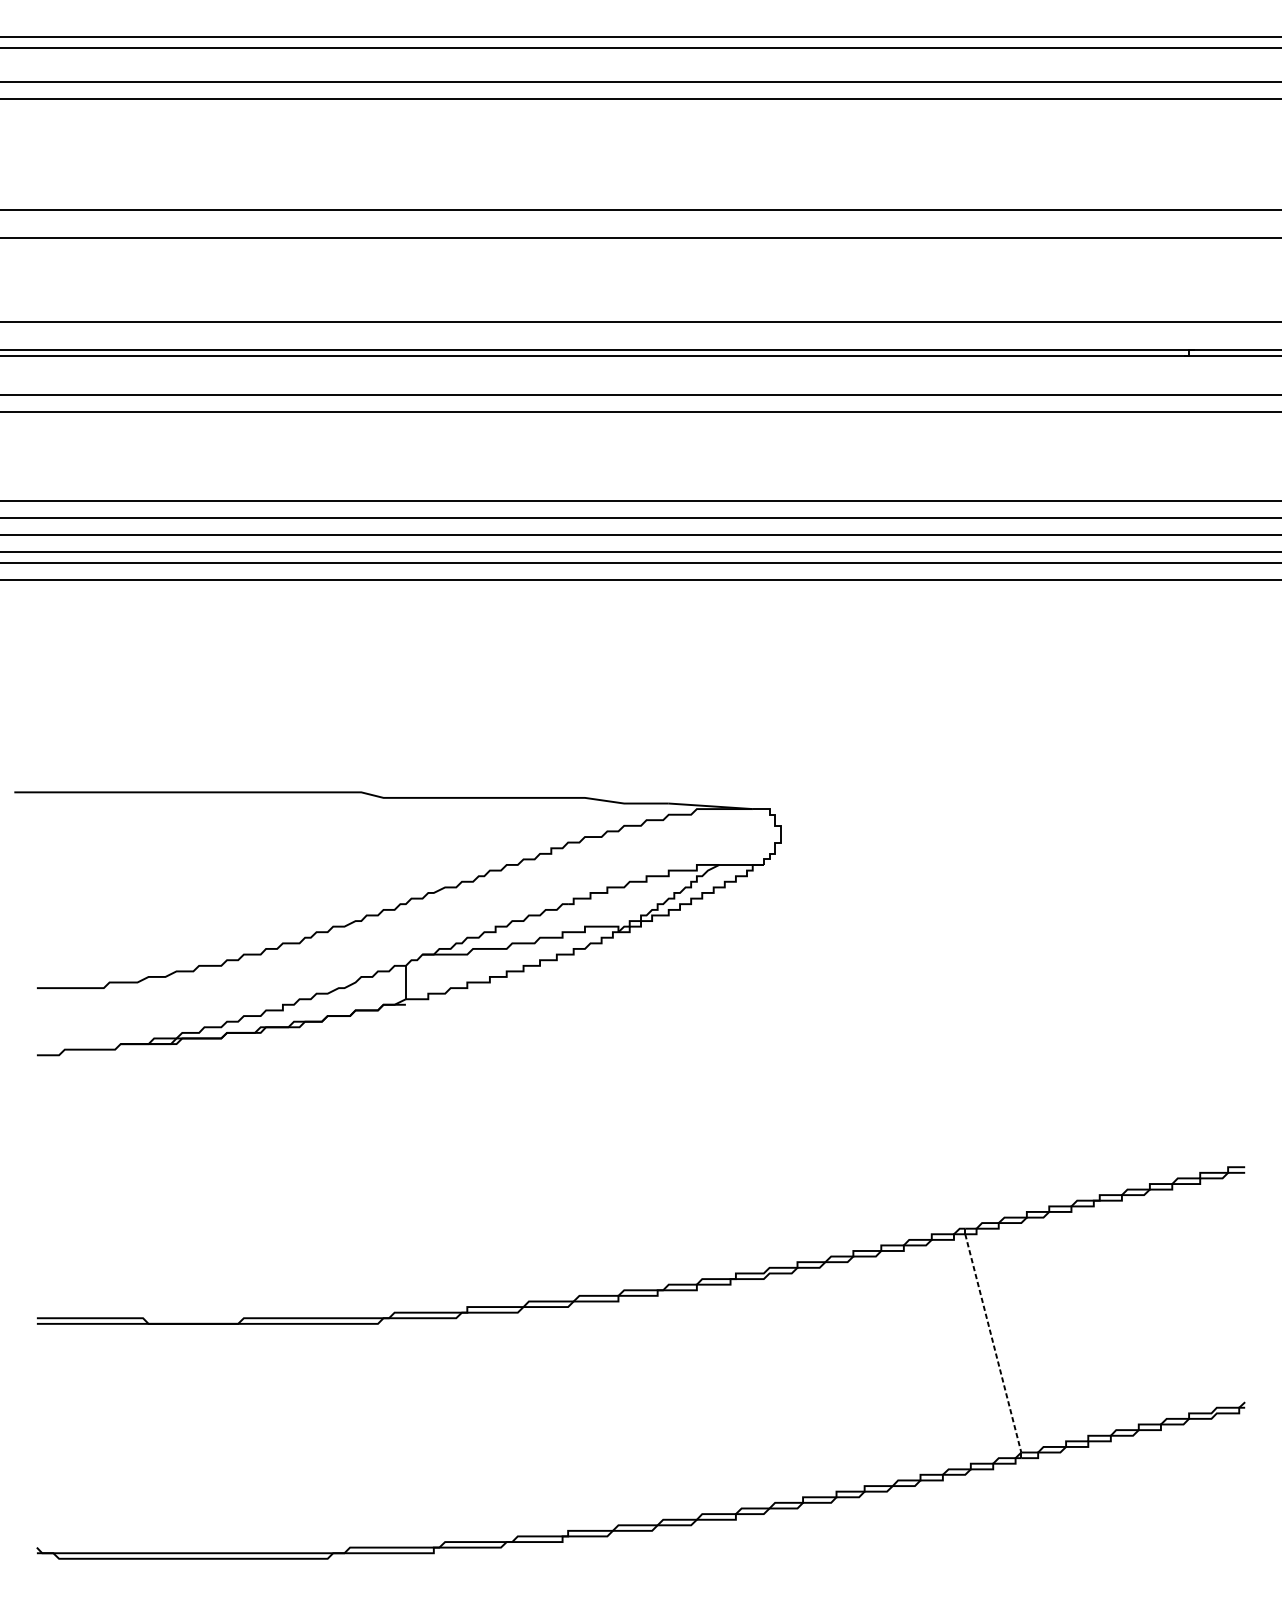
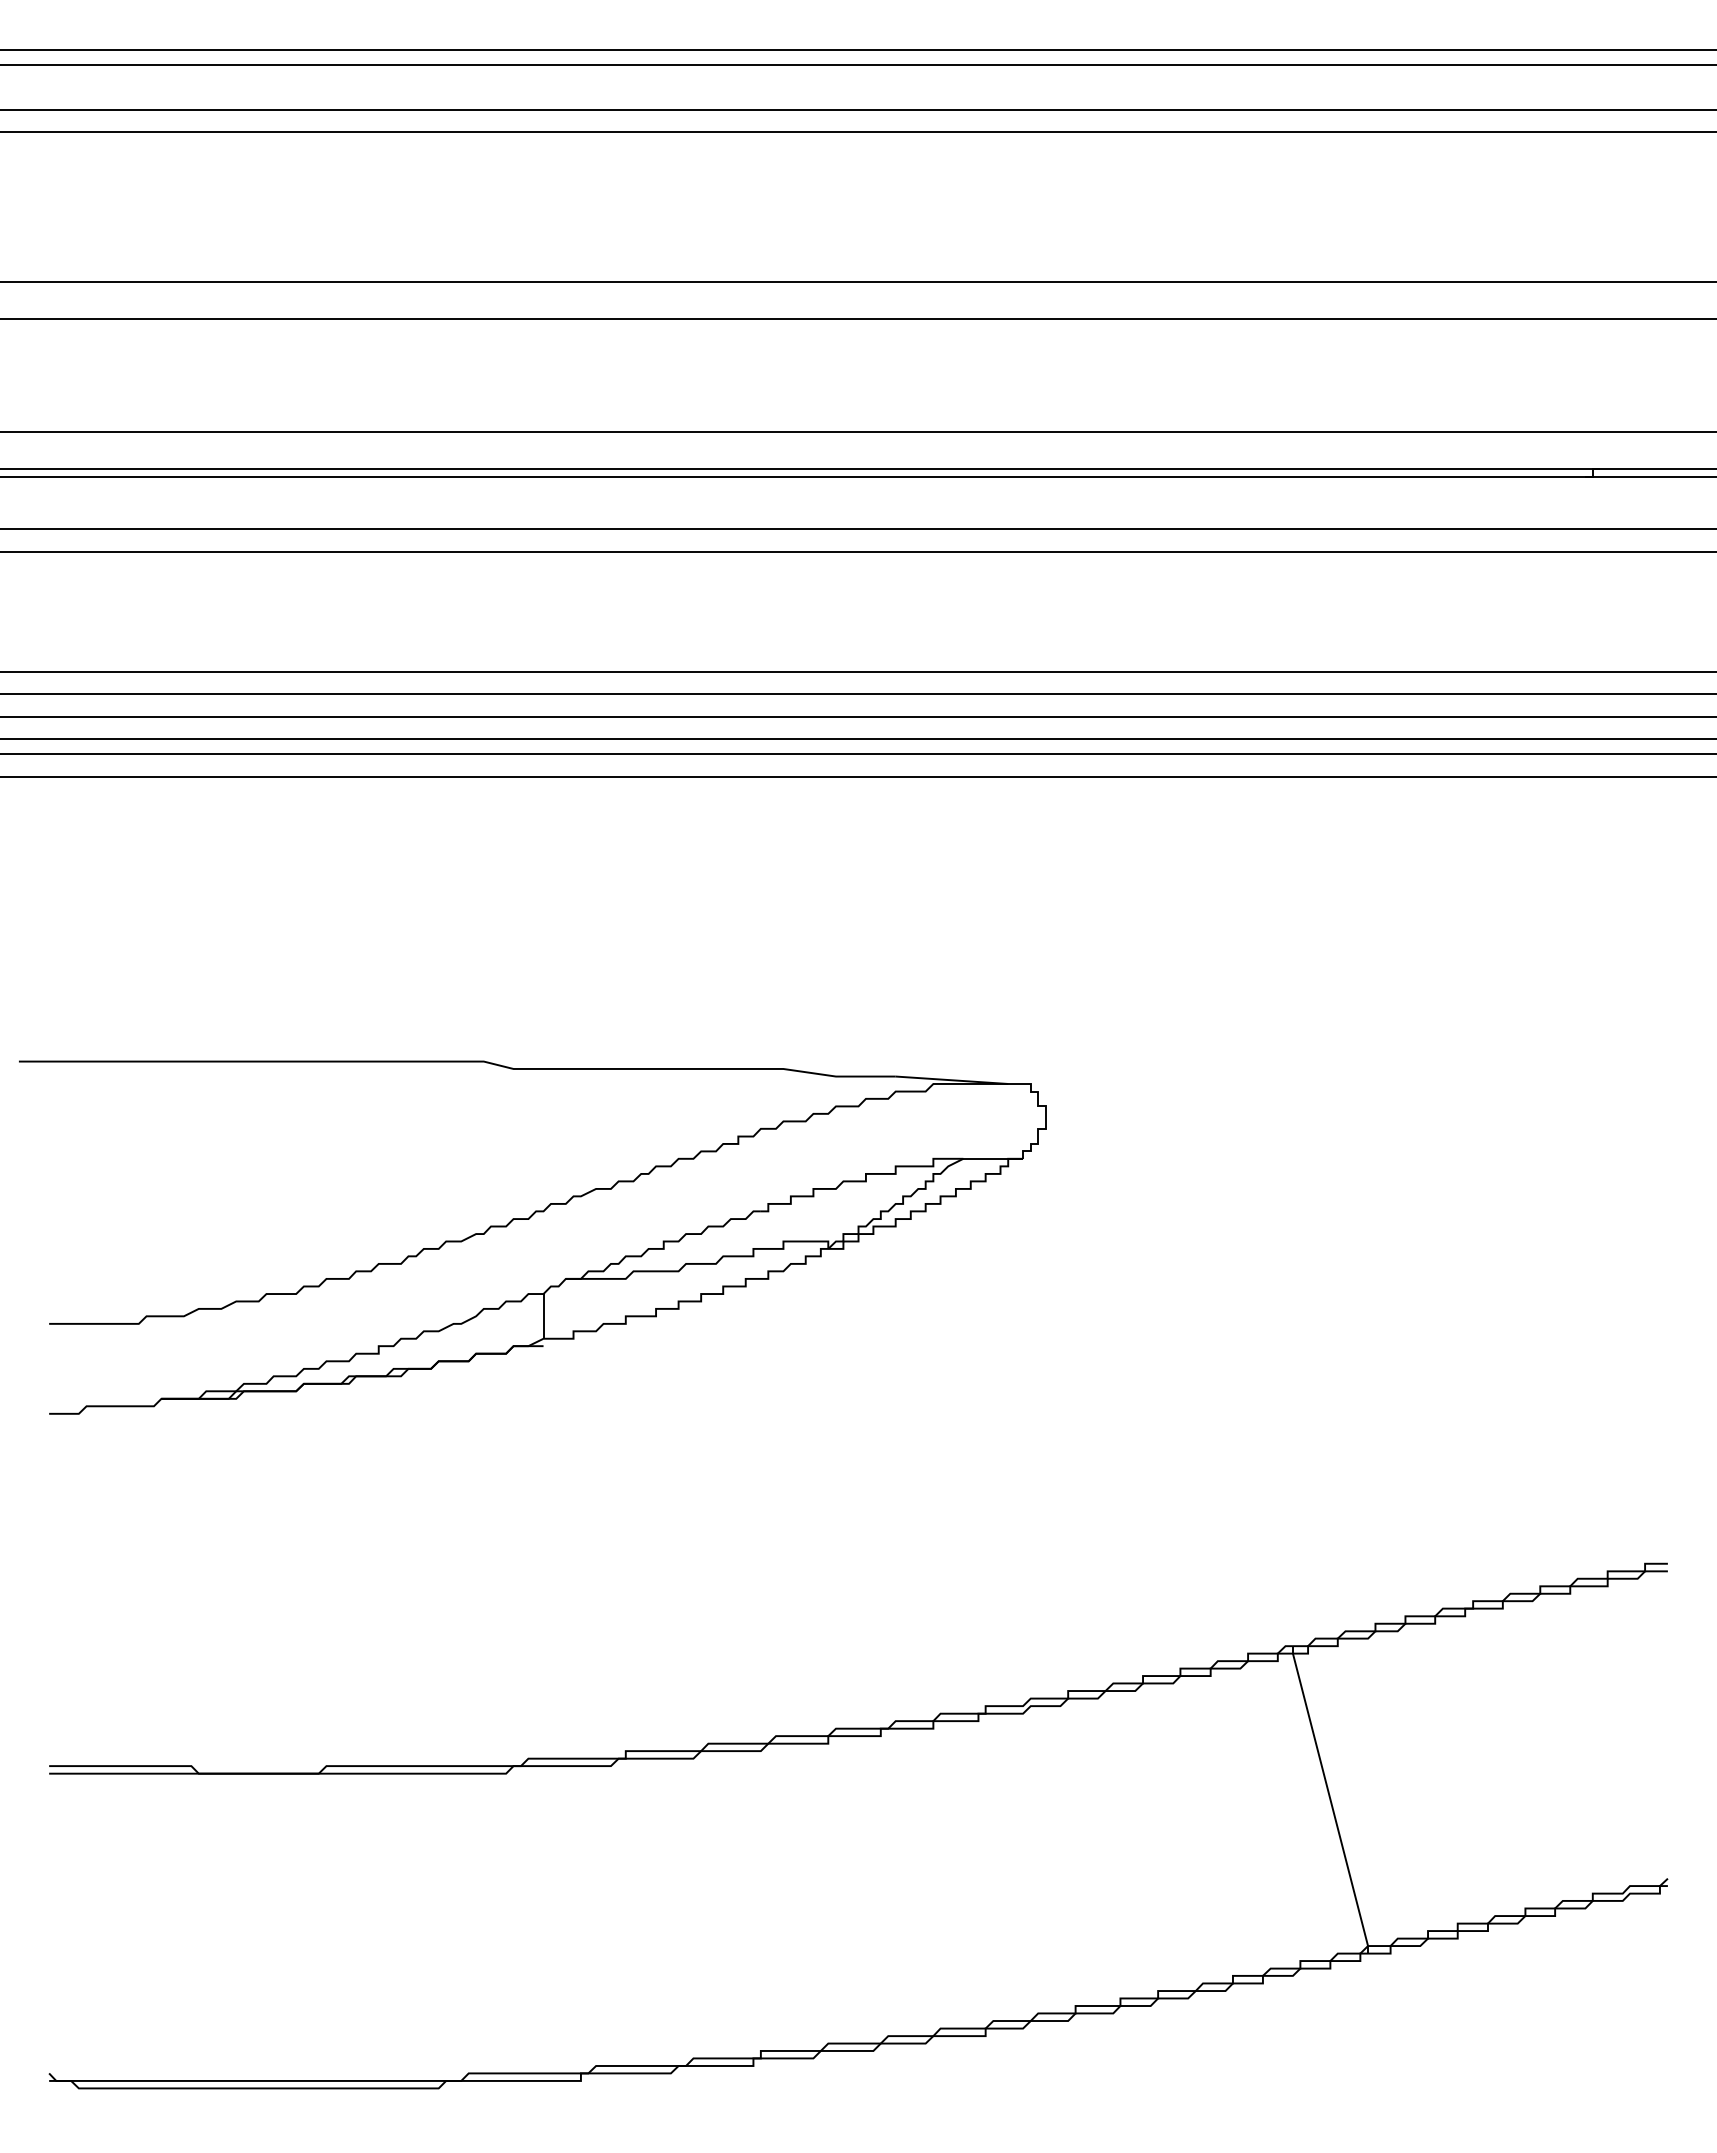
line: (993, 1343) -> (1330, 1799), dashed -> solid

